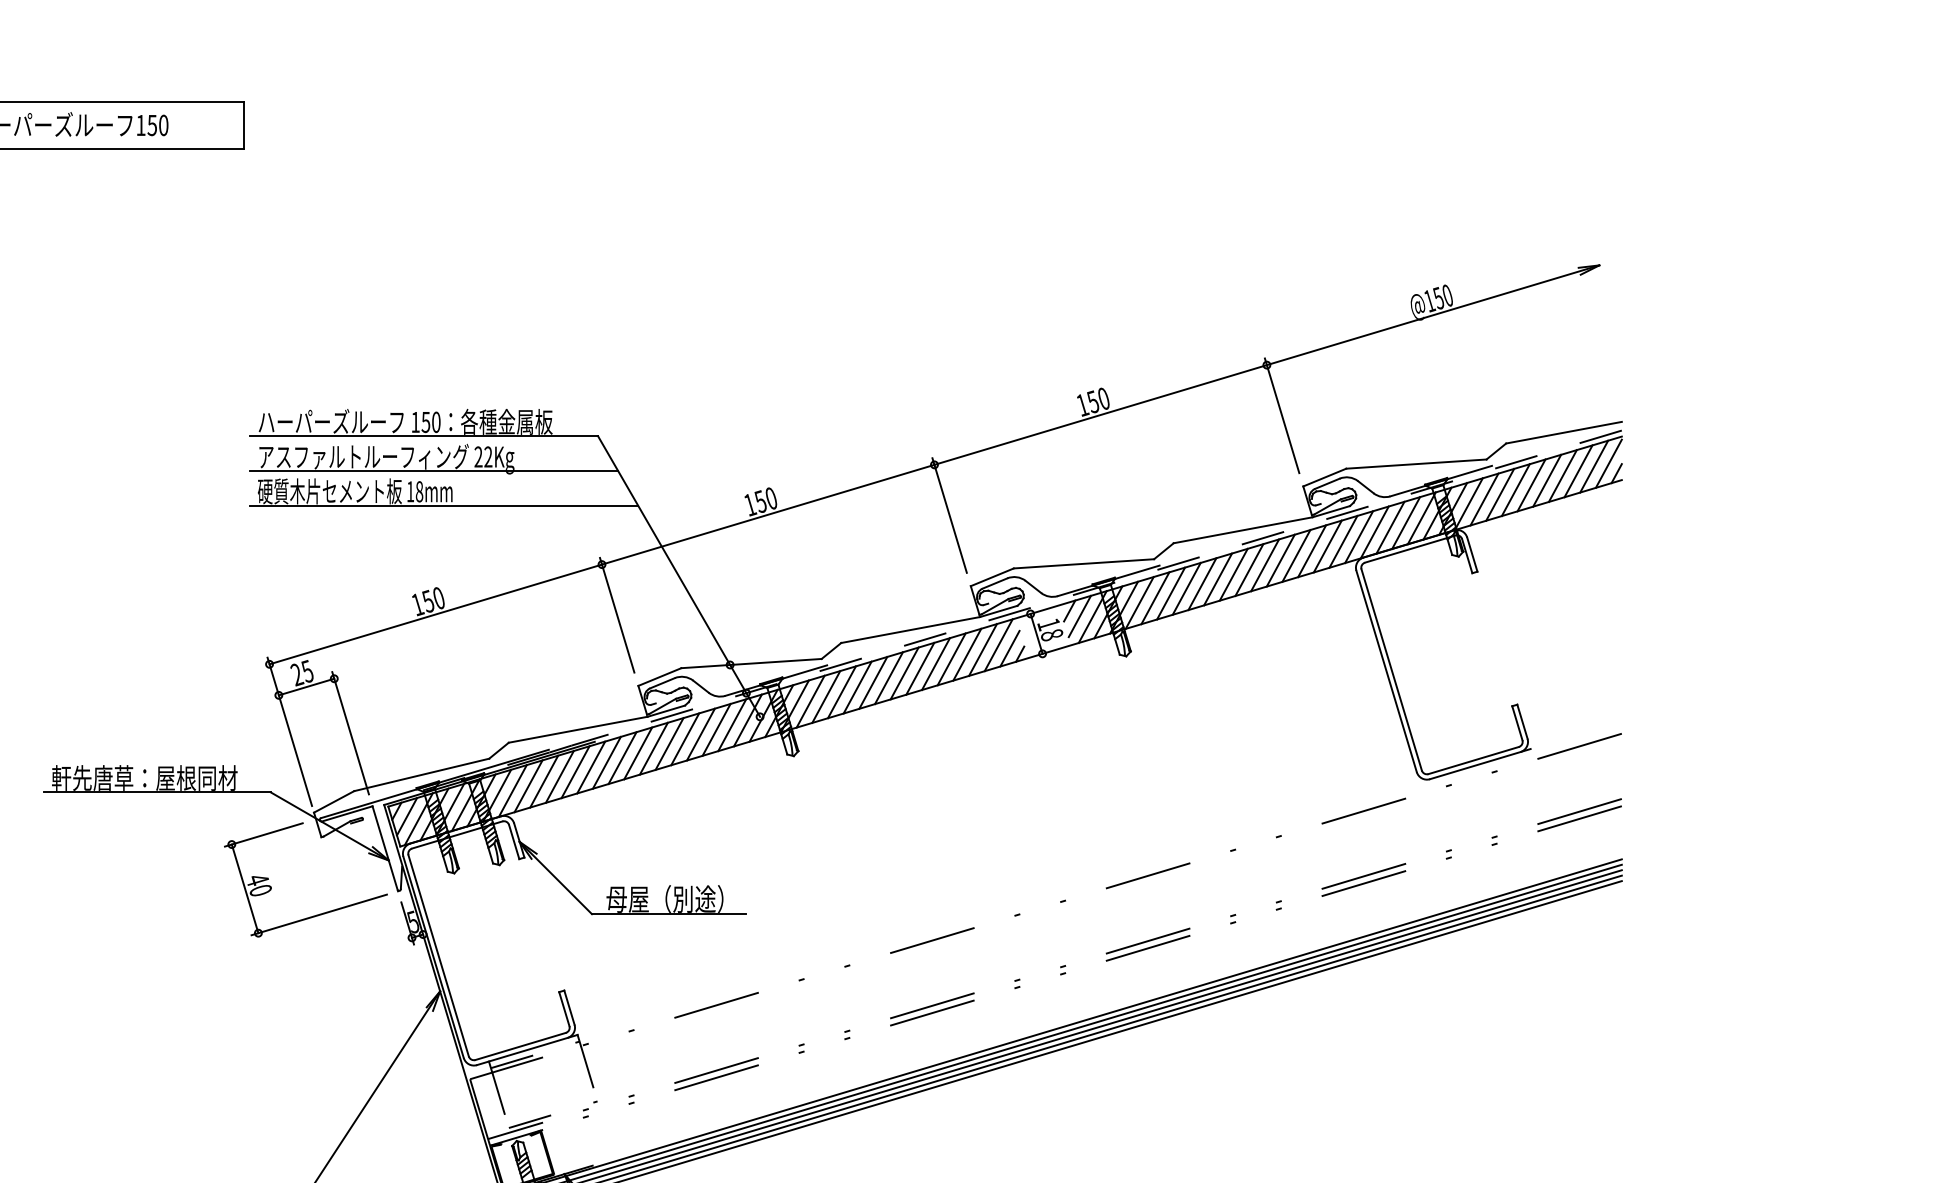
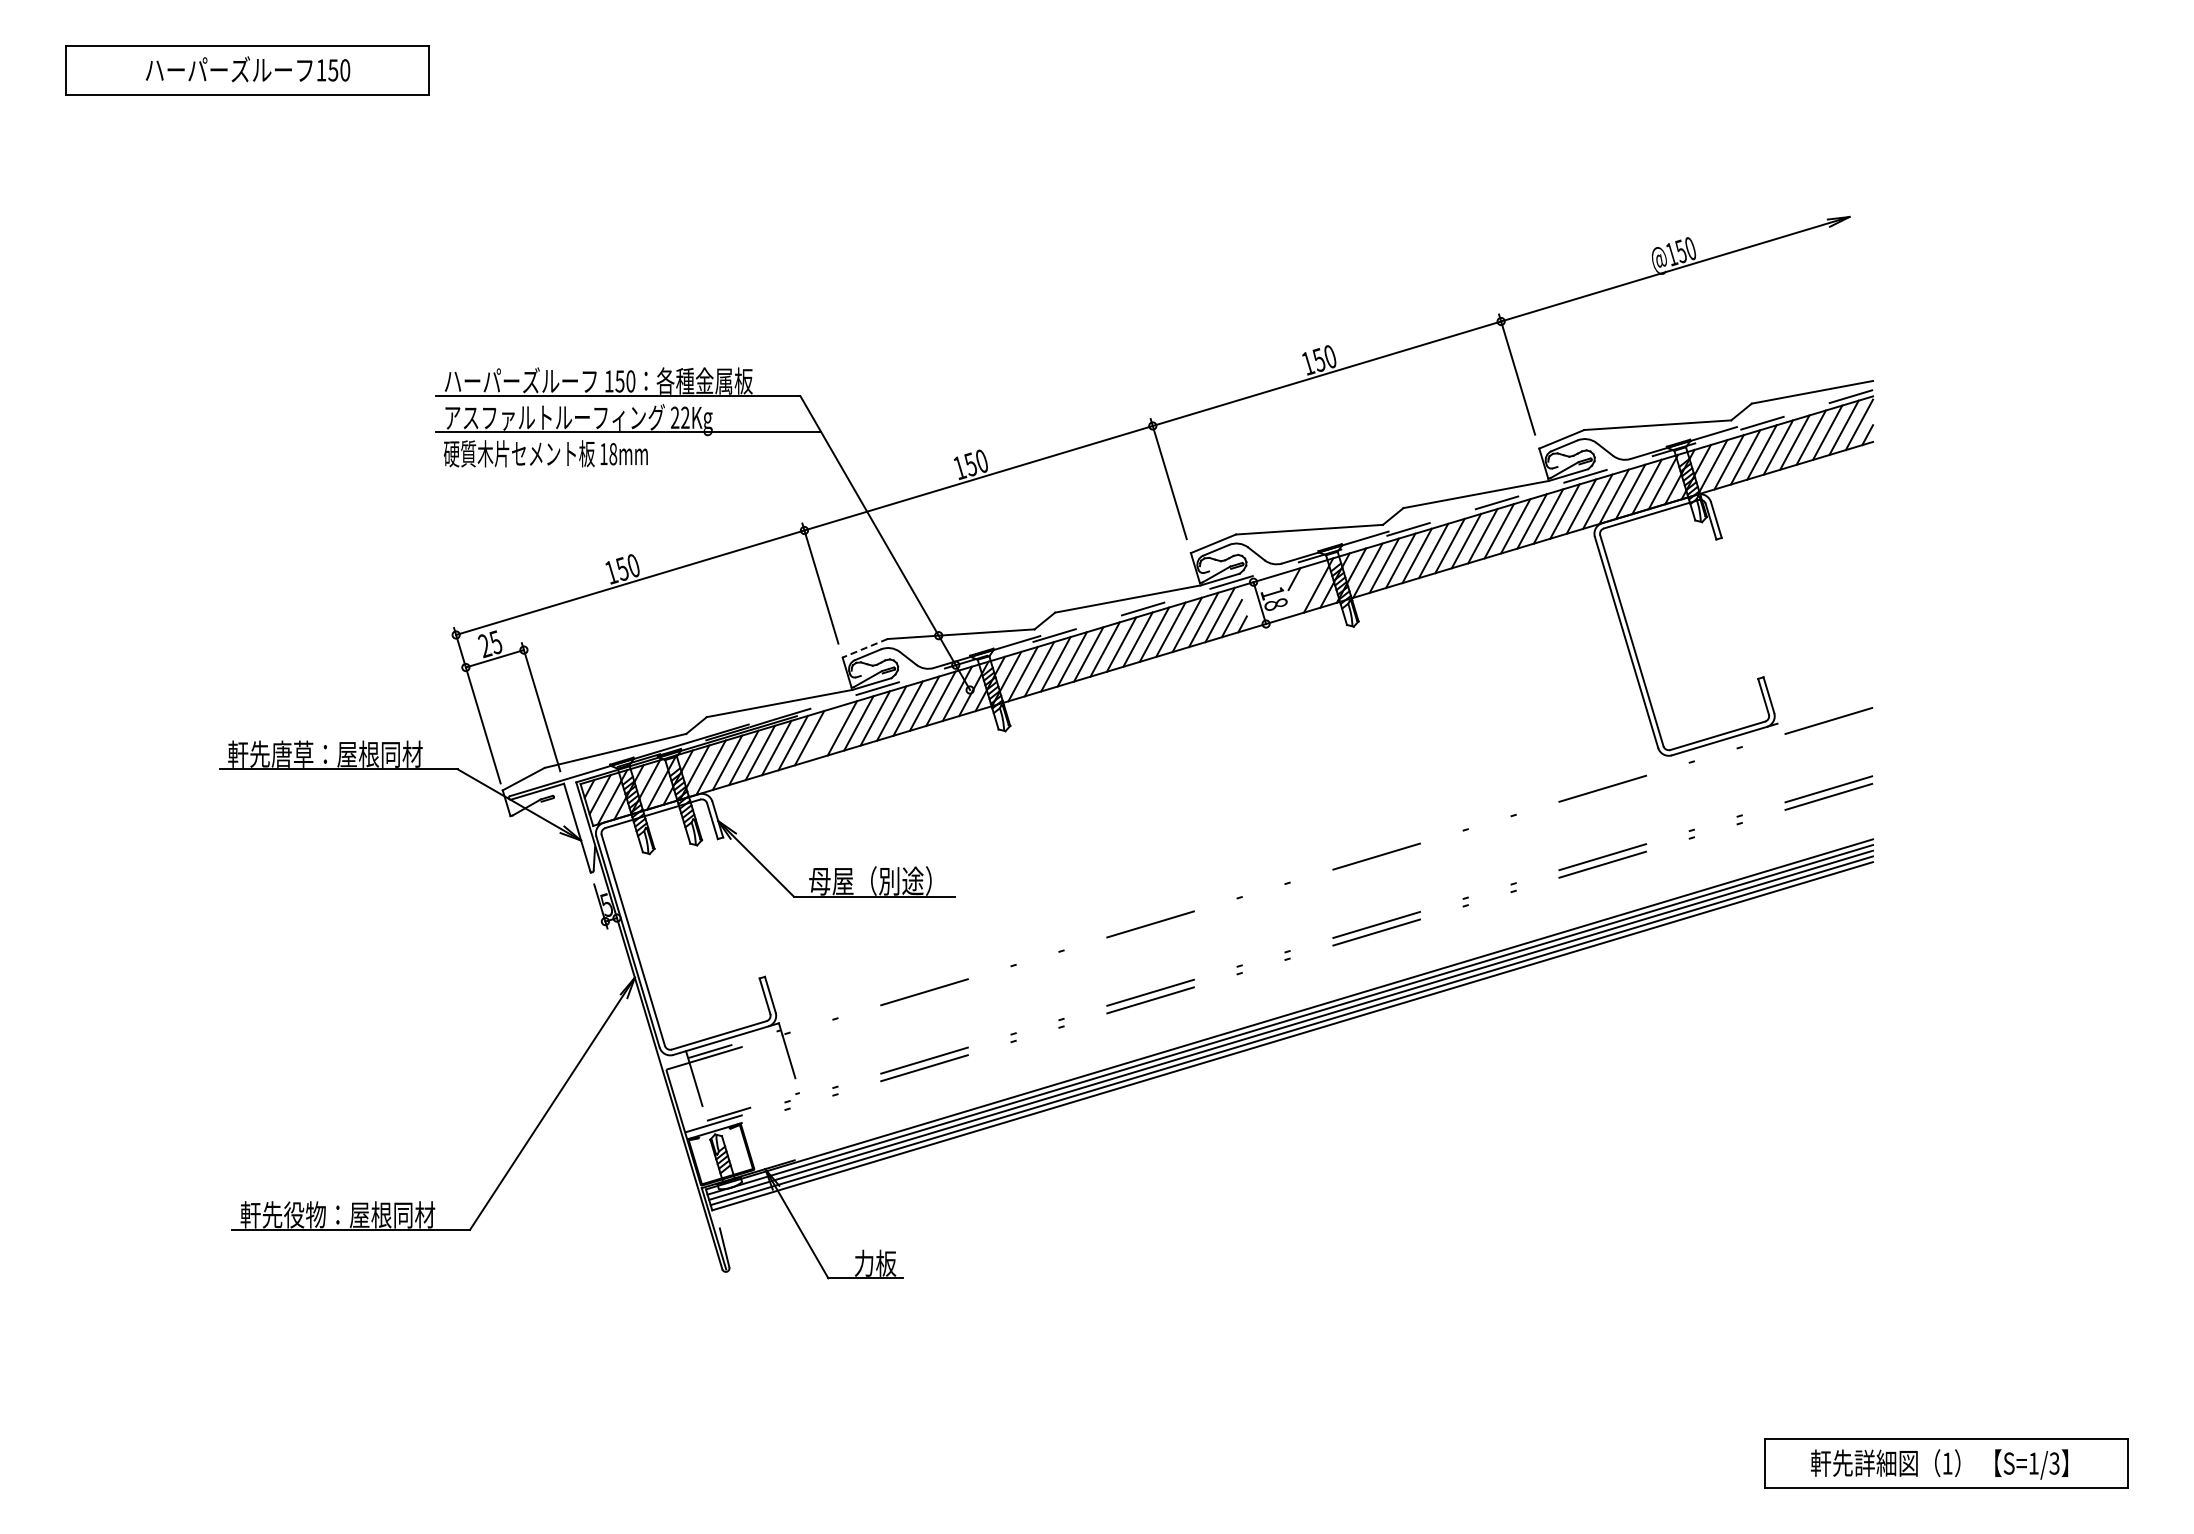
line: (443, 505) -> (638, 468), removed
line: (1079, 616) -> (1304, 584), removed
line: (659, 677) -> (864, 648), solid -> dashed
line: (622, 758) -> (825, 733), removed
part: (271, 887) -> (458, 868), removed

